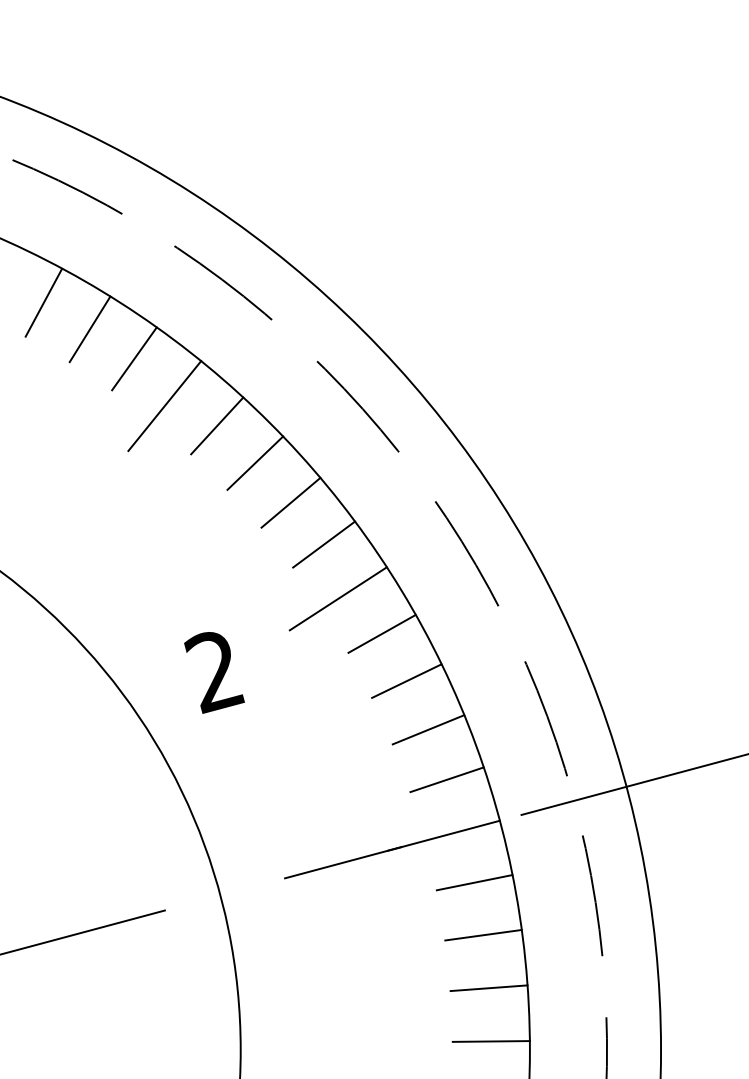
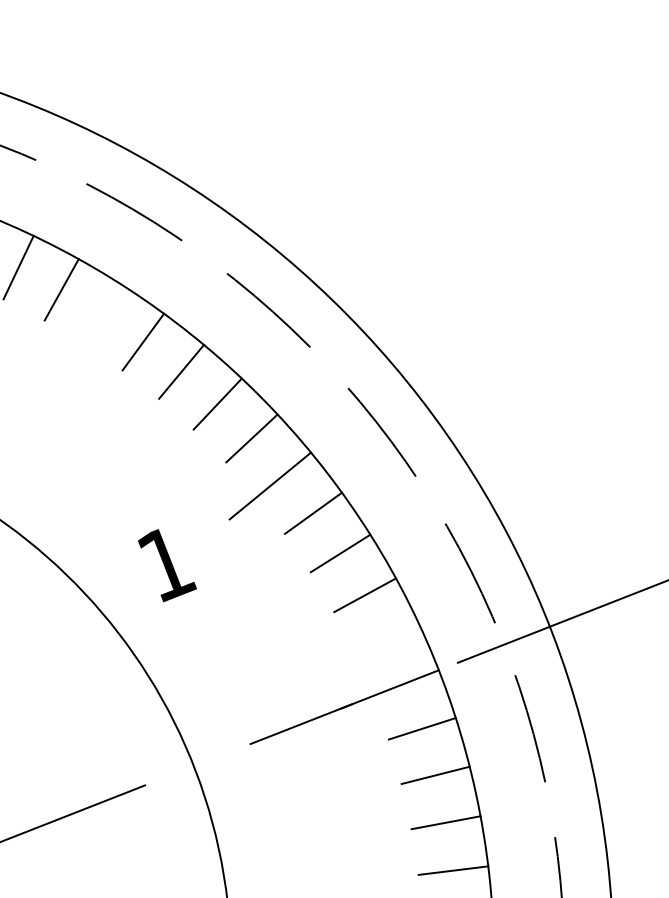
line: (164, 406) -> (93, 329), removed
text: (214, 672) -> (165, 565), 2 -> 1
line: (446, 779) -> (386, 638), removed

